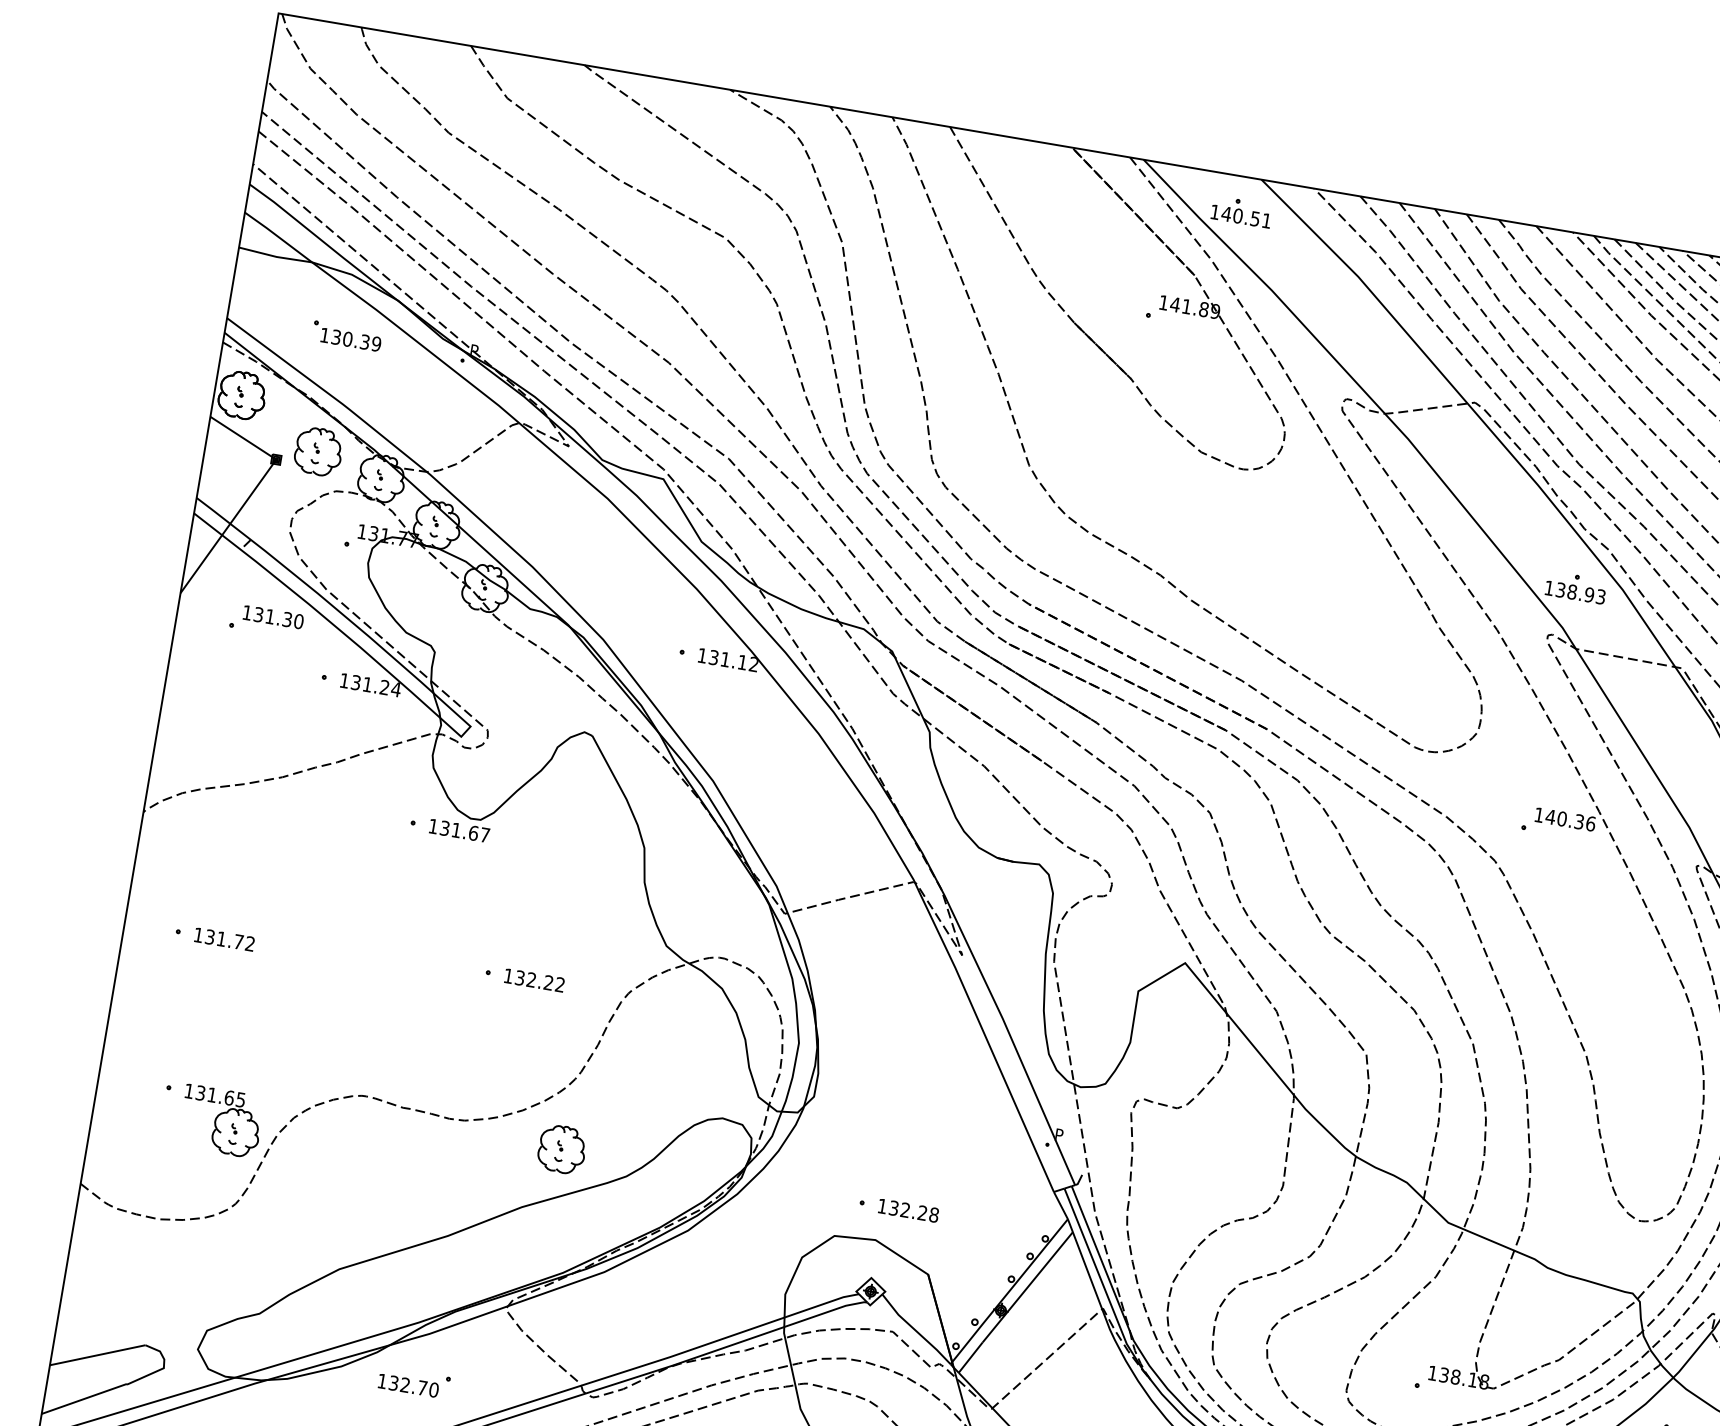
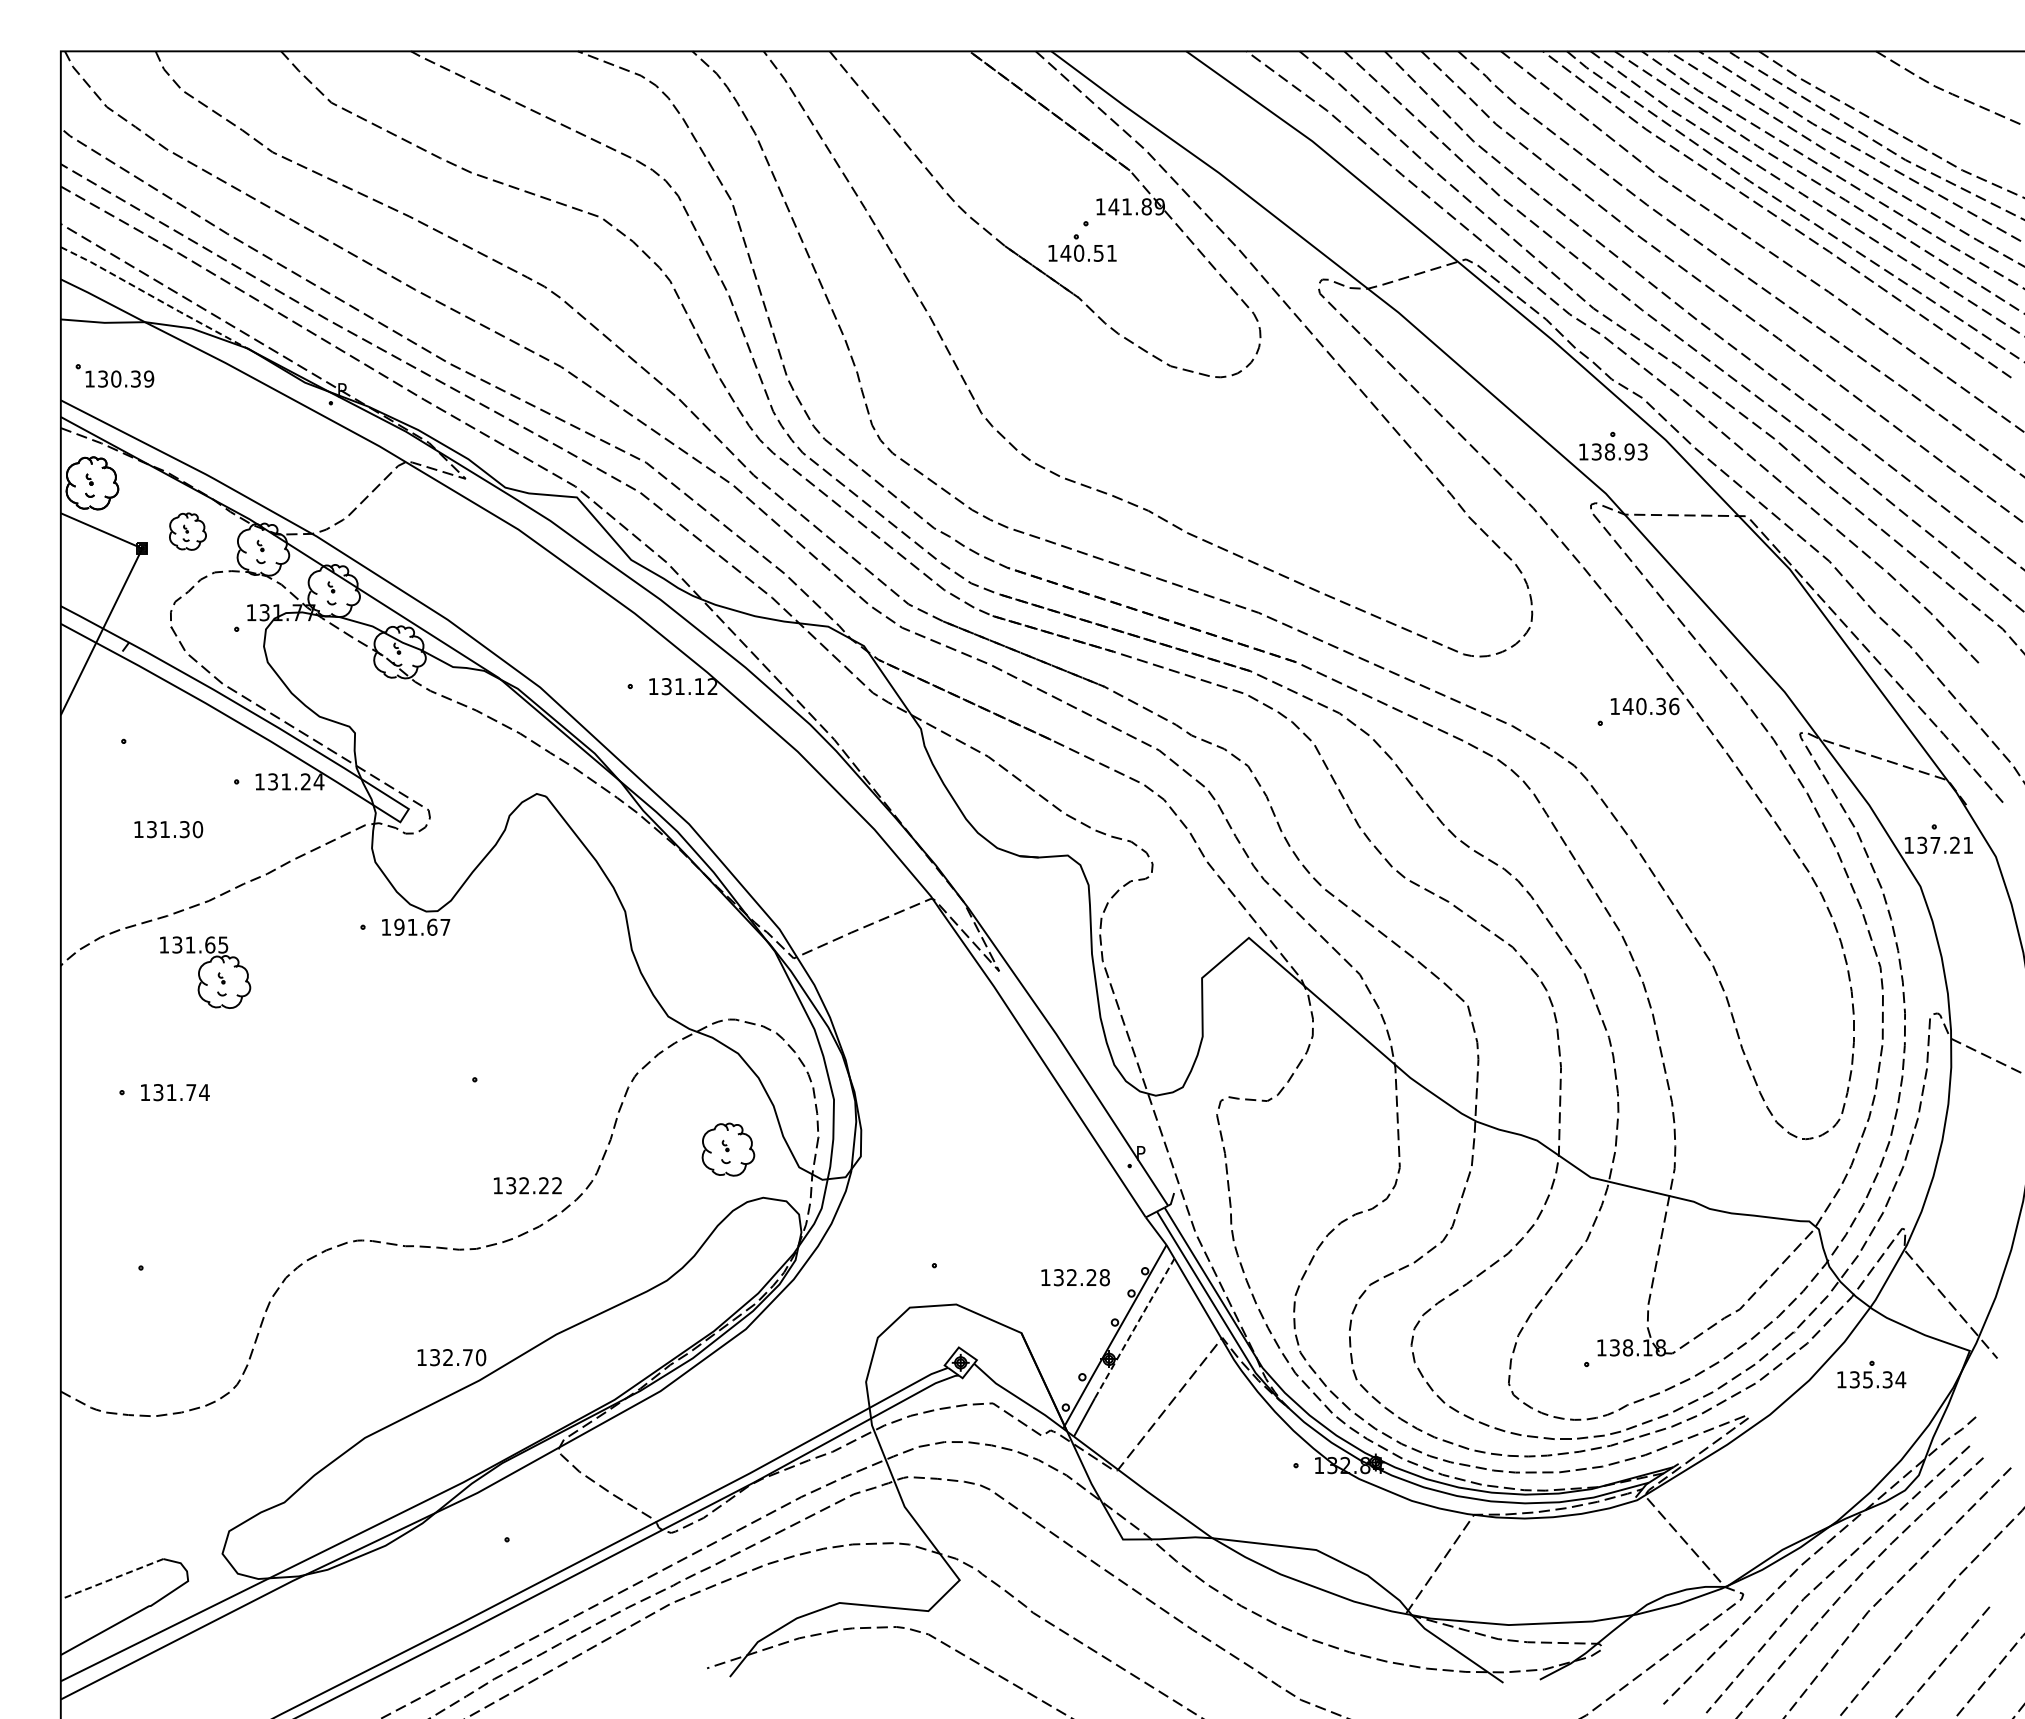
part: (1241, 211) -> (1082, 247), moved
line: (324, 242) -> (154, 297), solid -> dashed
part: (346, 335) -> (114, 375), moved
part: (318, 451) -> (187, 531), size x0.7
text: (273, 617) -> (168, 829), moved
text: (445, 827) -> (399, 926), 131.67 -> 191.67
text: (250, 943) -> (204, 1092), 131.72 -> 131.74
text: (534, 980) -> (527, 1185), moved
part: (221, 1121) -> (205, 972), moved
part: (562, 1149) -> (728, 1149), moved
text: (908, 1210) -> (1075, 1277), moved
line: (1028, 1286) -> (1135, 1327), solid -> dashed
line: (97, 1355) -> (111, 1579), solid -> dashed
text: (408, 1385) -> (451, 1357), moved

